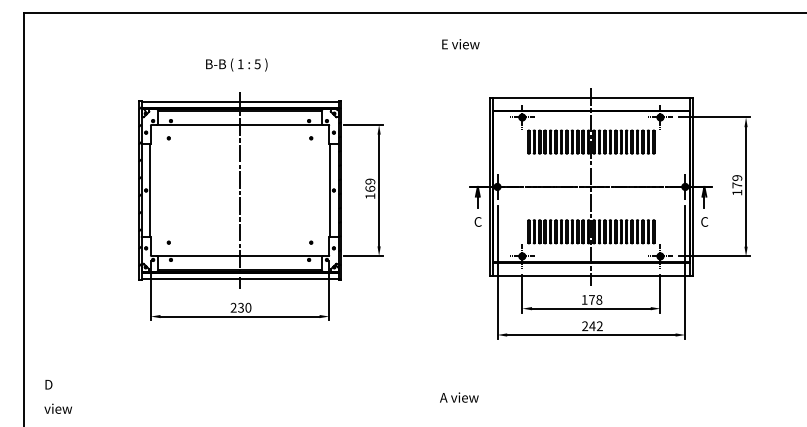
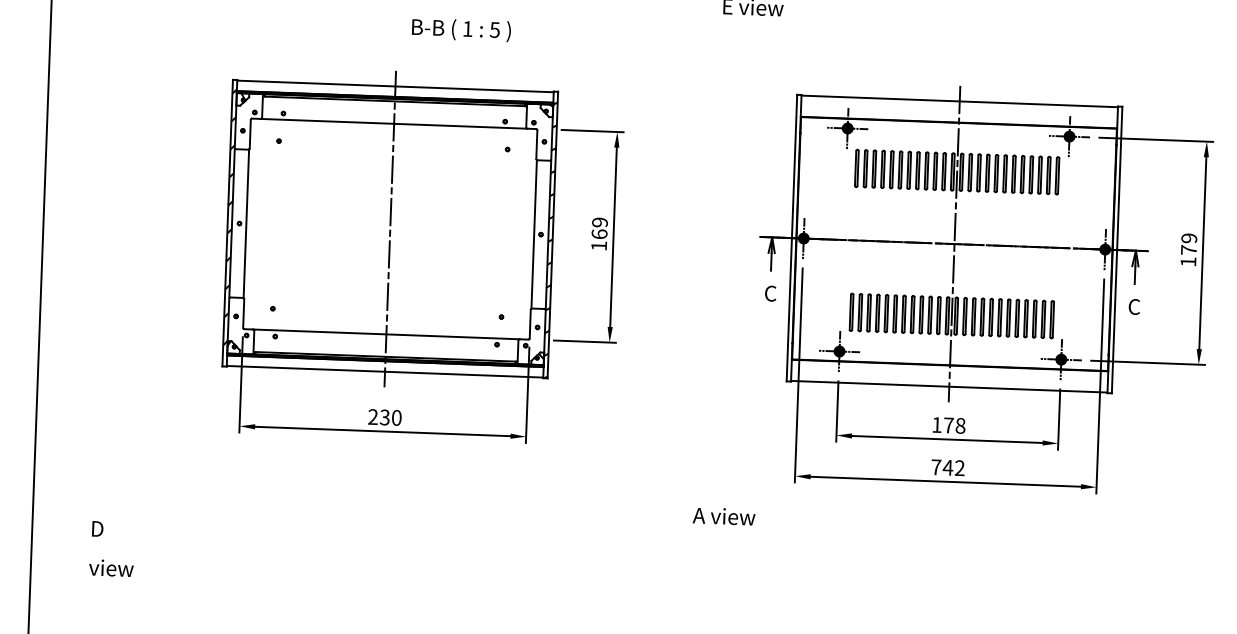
text: (236, 64) -> (461, 29), moved
text: (585, 326) -> (936, 467), 242 -> 742
text: (57, 396) -> (110, 548), moved
text: (459, 397) -> (724, 516), moved

